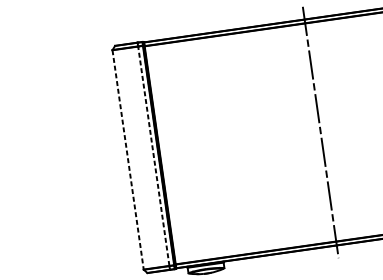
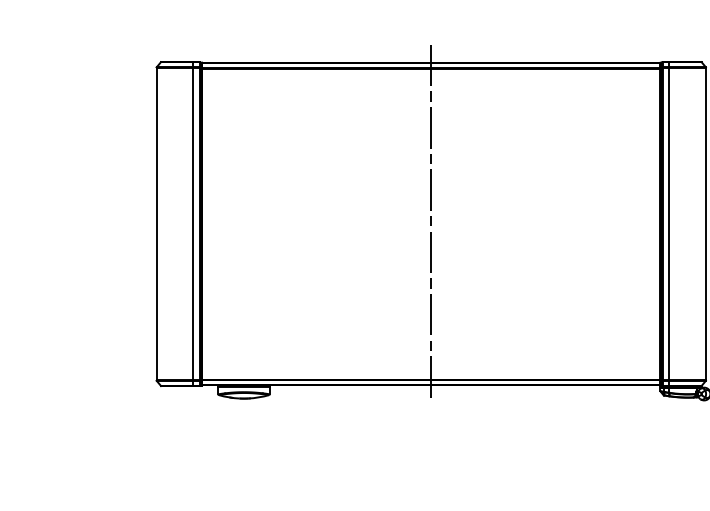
line: (153, 155) -> (193, 223), dashed -> solid
line: (128, 160) -> (156, 224), dashed -> solid

